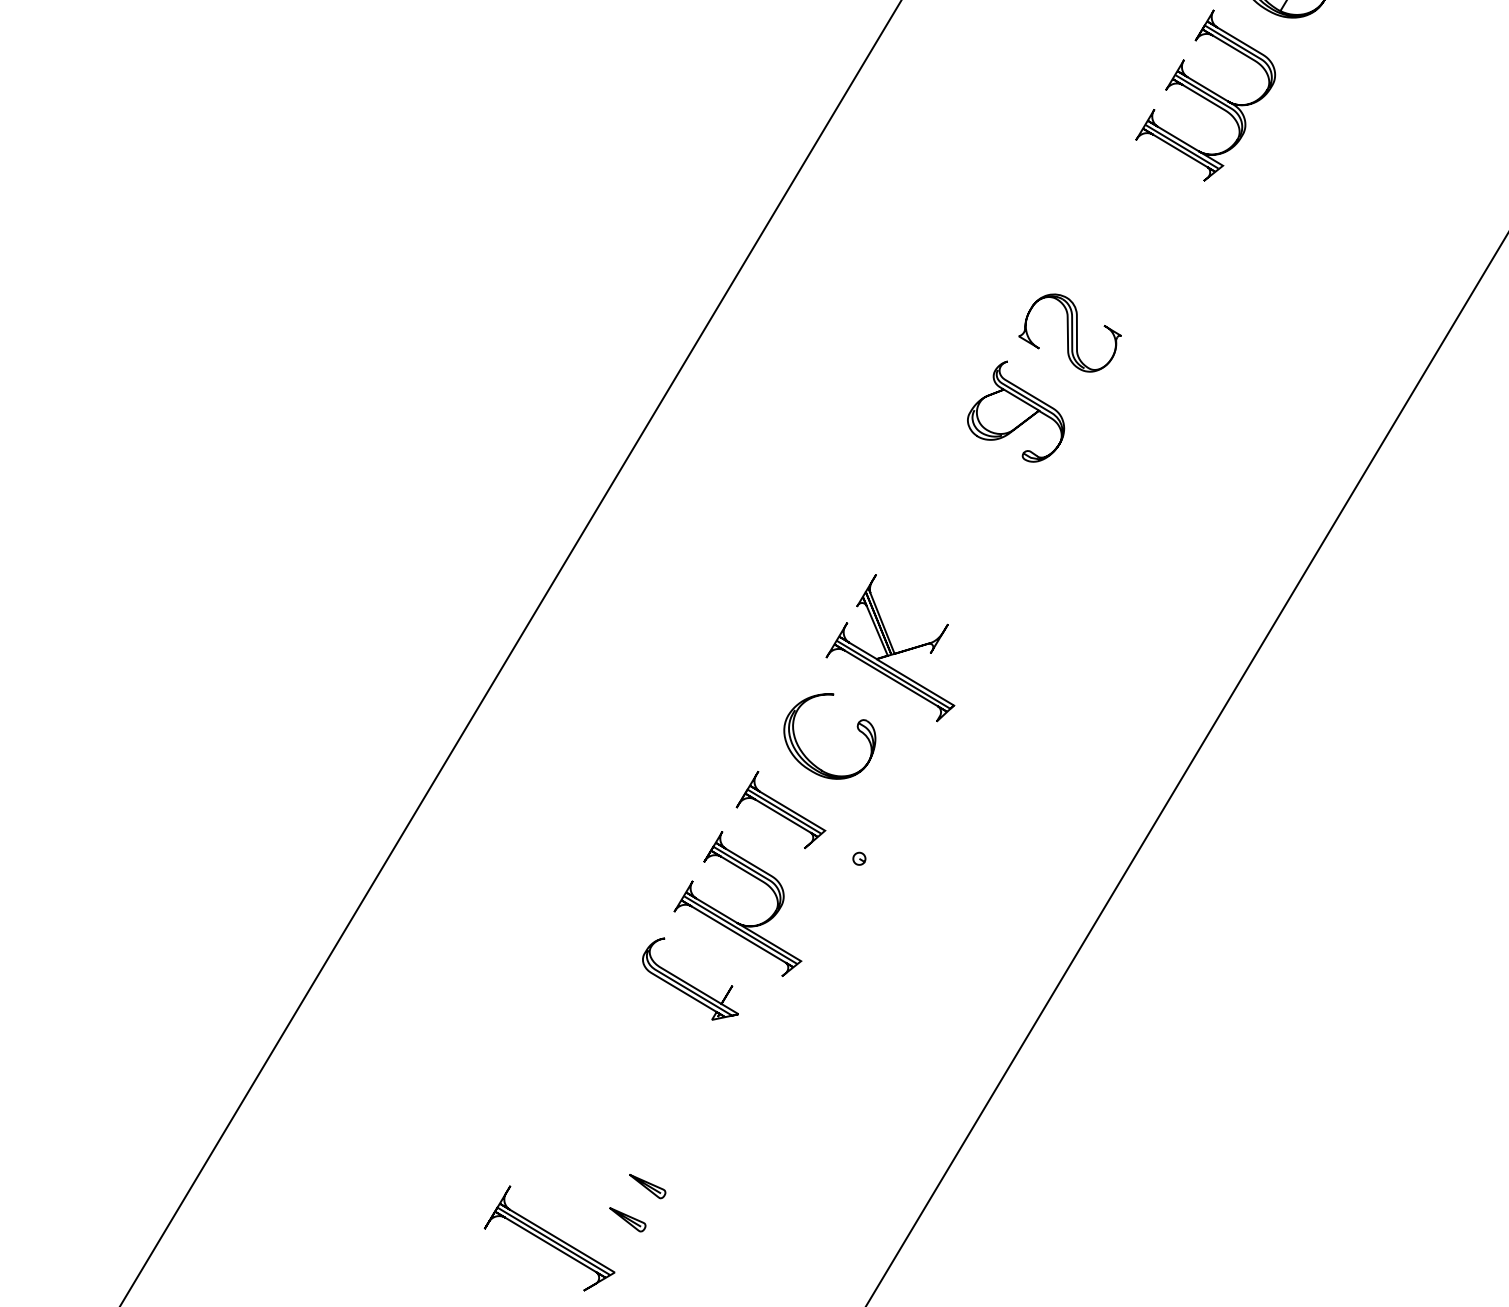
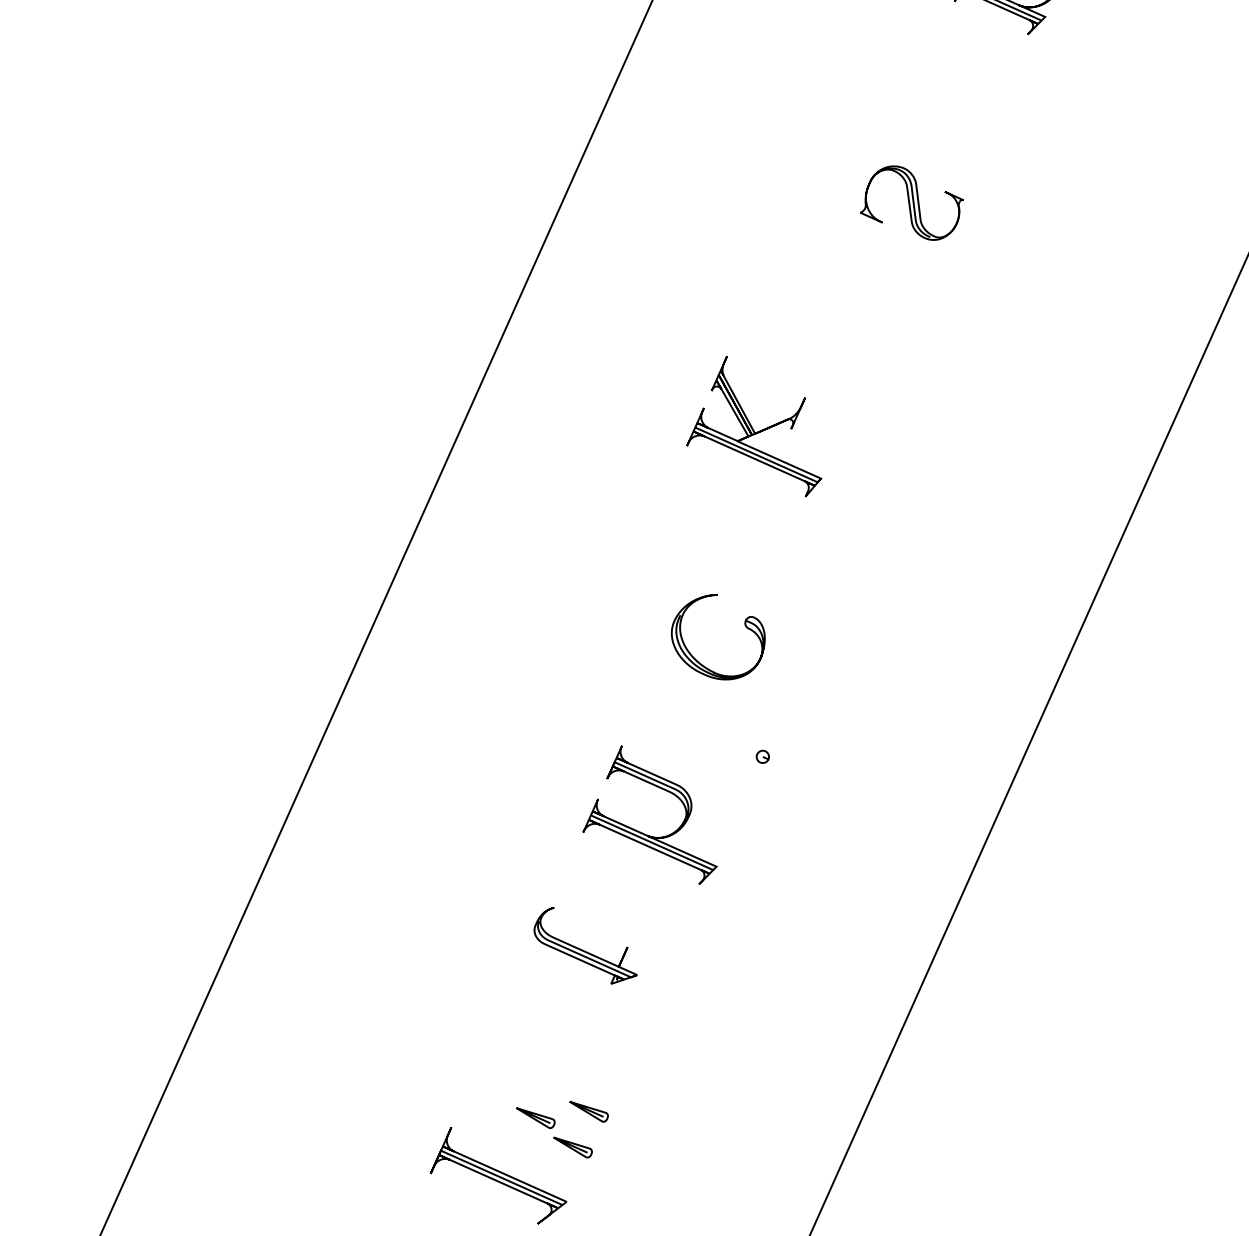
part: (1016, 411) -> (867, 288), removed
curve: (889, 648) -> (749, 429), moved
part: (780, 810) -> (677, 717), removed
curve: (686, 981) -> (580, 948), moved
curve: (594, 1186) -> (535, 1117), added

